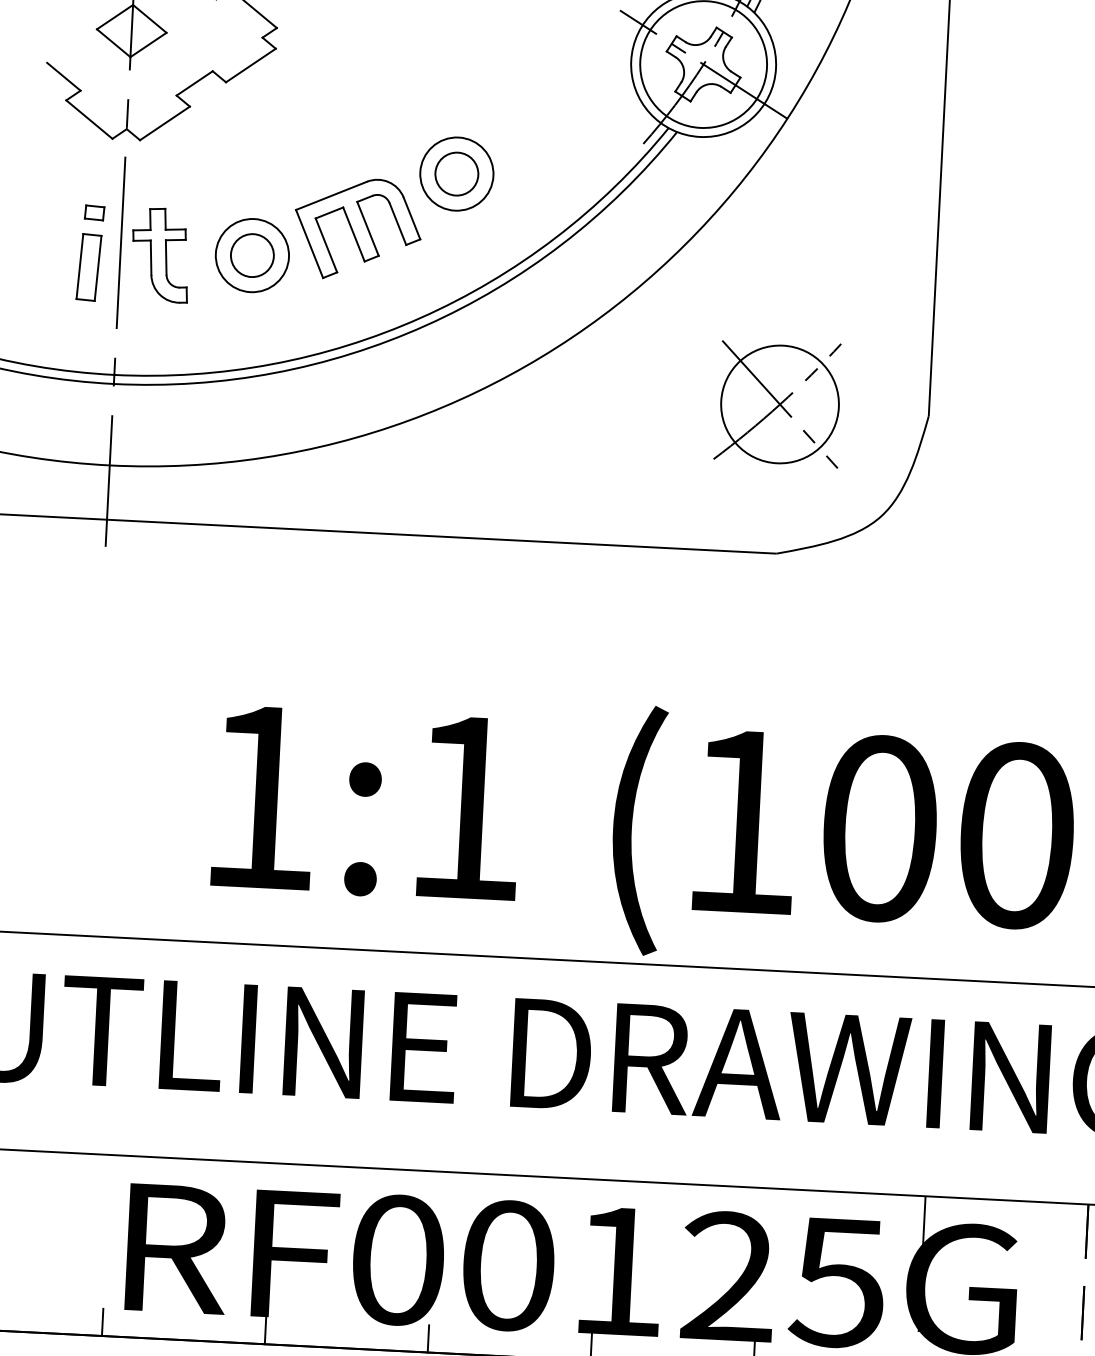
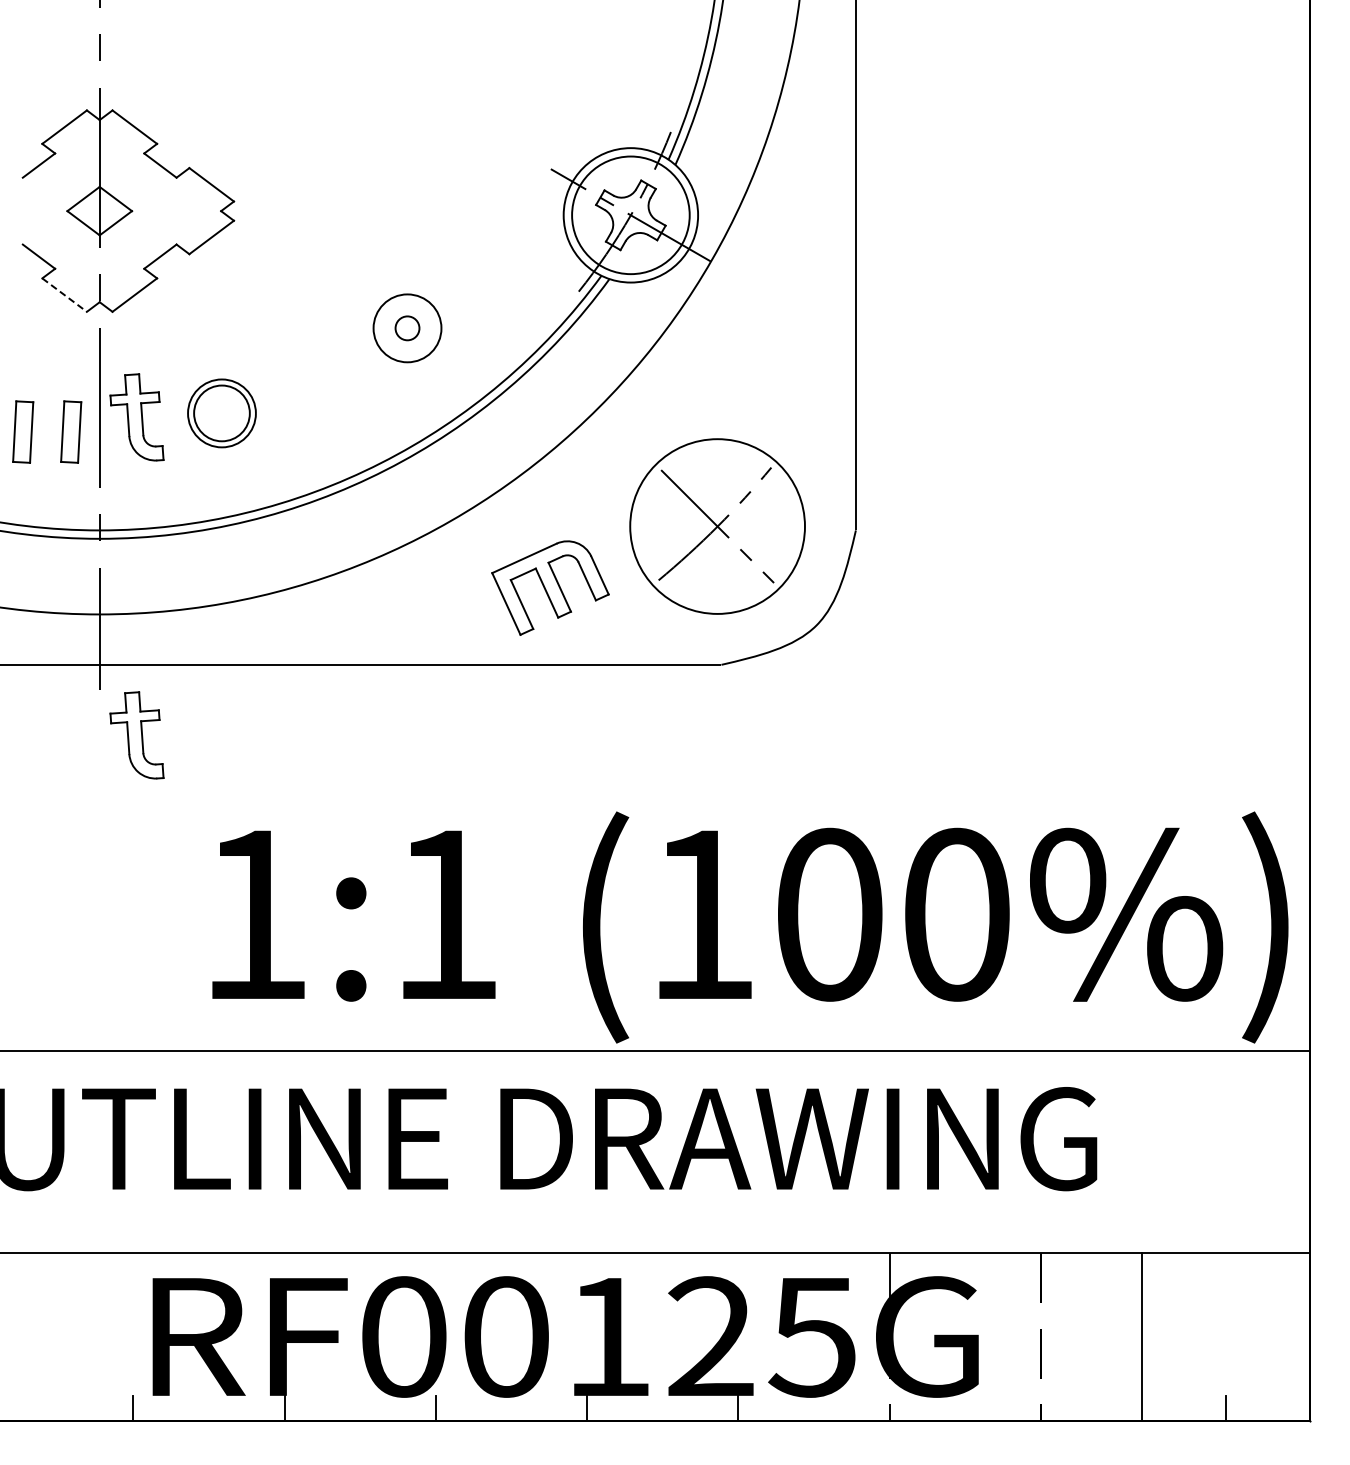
line: (89, 120) -> (64, 295), solid -> dashed
circle: (456, 174) -> (407, 328), size x0.6
part: (94, 212) -> (73, 380), removed
part: (358, 228) -> (550, 587), moved
circle: (251, 255) -> (221, 413), size x1.4
part: (37, 264) -> (23, 431), added
circle: (779, 404) -> (717, 526), size x1.6
part: (142, 597) -> (136, 735), added

